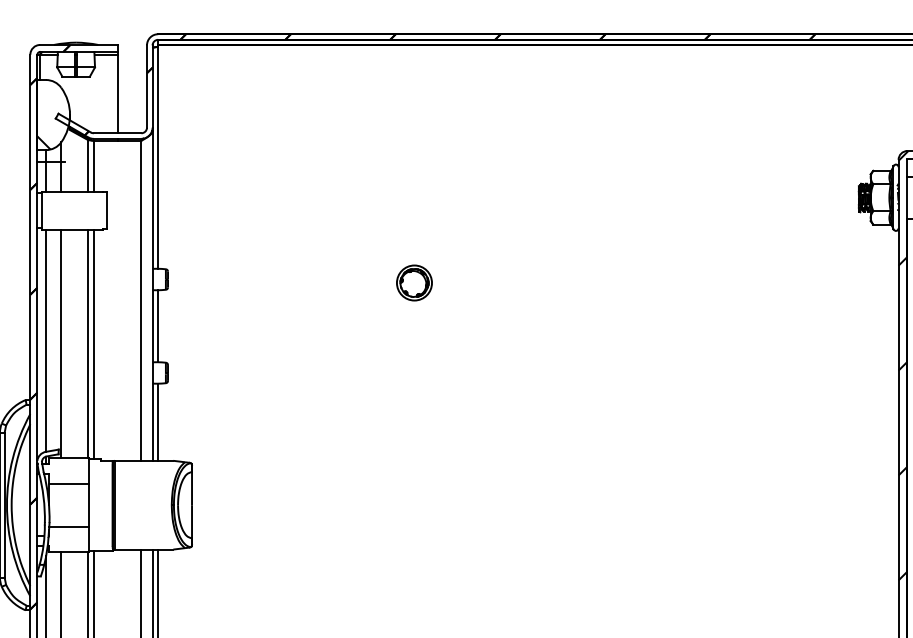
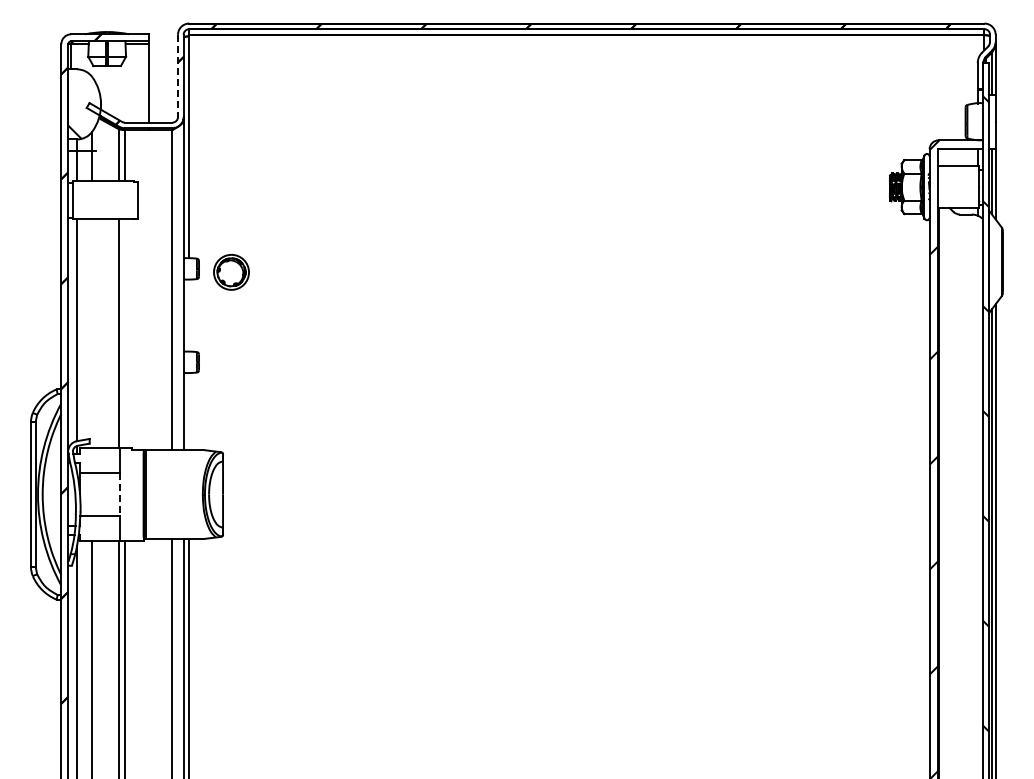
line: (147, 87) -> (178, 76), solid -> dashed
part: (414, 283) -> (231, 272), moved
line: (158, 326) -> (189, 315), removed
line: (61, 343) -> (92, 332), removed
line: (93, 344) -> (124, 333), removed
line: (158, 422) -> (189, 411), removed
line: (89, 506) -> (120, 495), solid -> dashed

